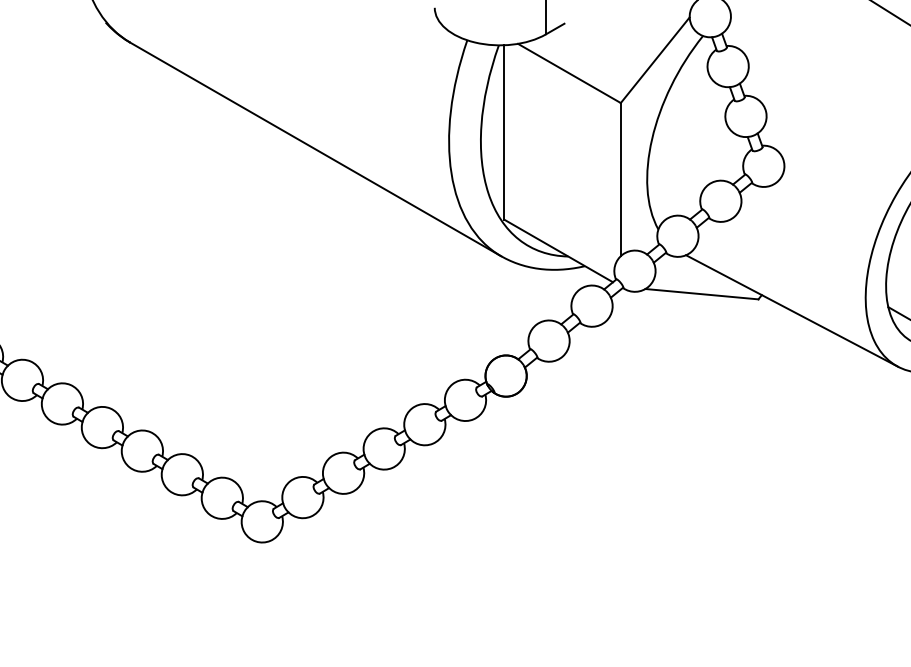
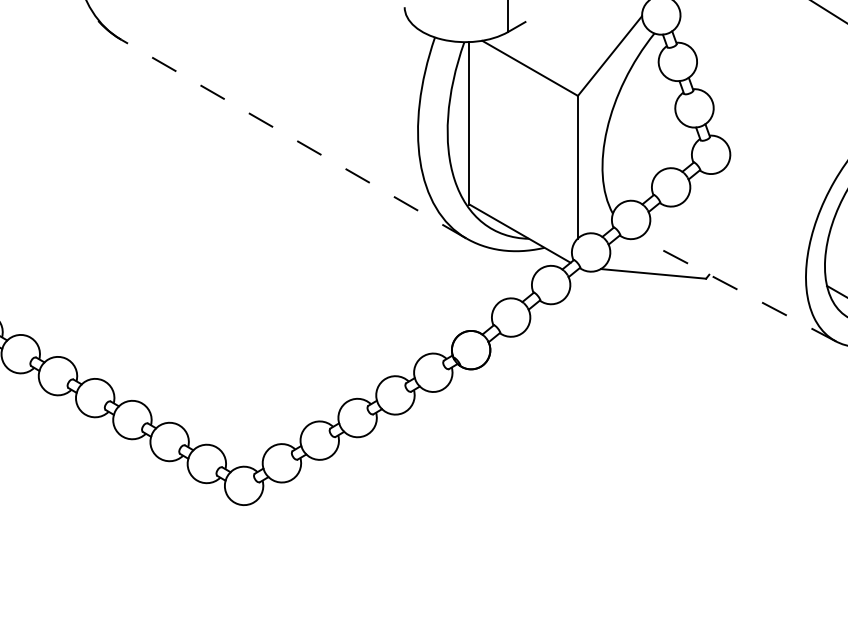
line: (315, 149) -> (293, 139), solid -> dashed
line: (792, 311) -> (737, 290), solid -> dashed

